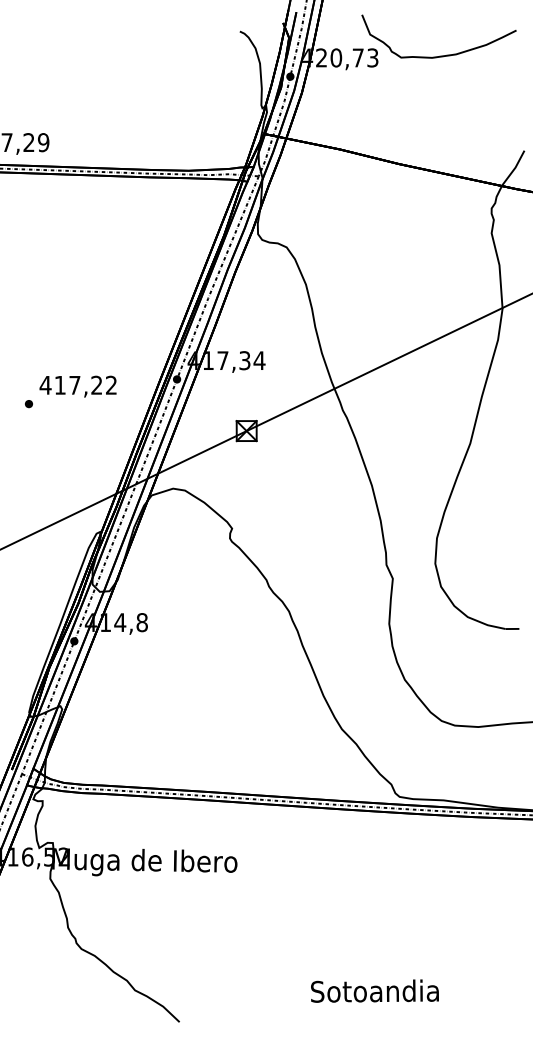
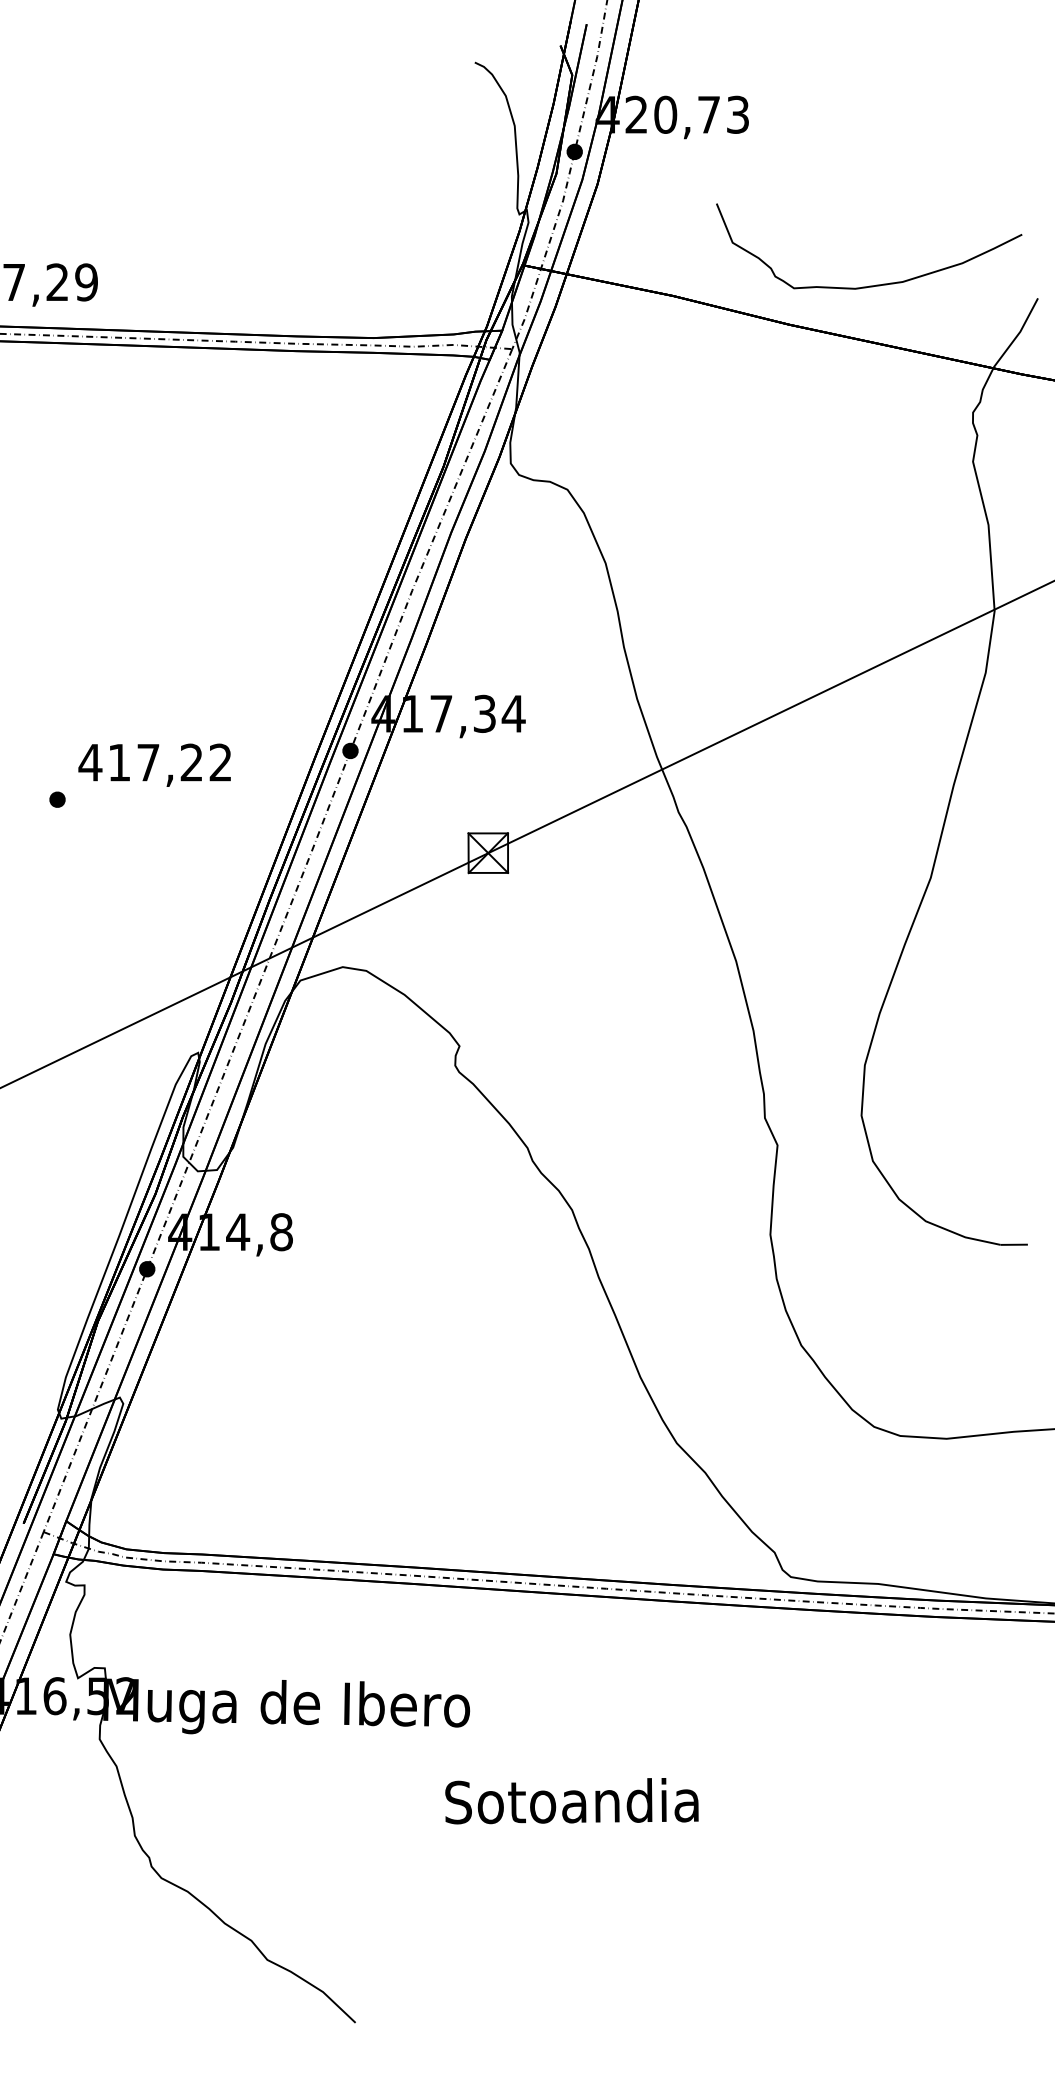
curve: (439, 55) -> (869, 284), moved
text: (374, 990) -> (571, 1799), moved

